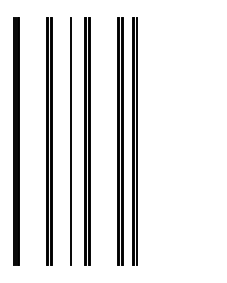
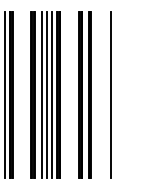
line: (8, 140) -> (5, 94), added
line: (62, 140) -> (41, 94), added
line: (78, 140) -> (52, 94), added
line: (166, 140) -> (111, 94), added

